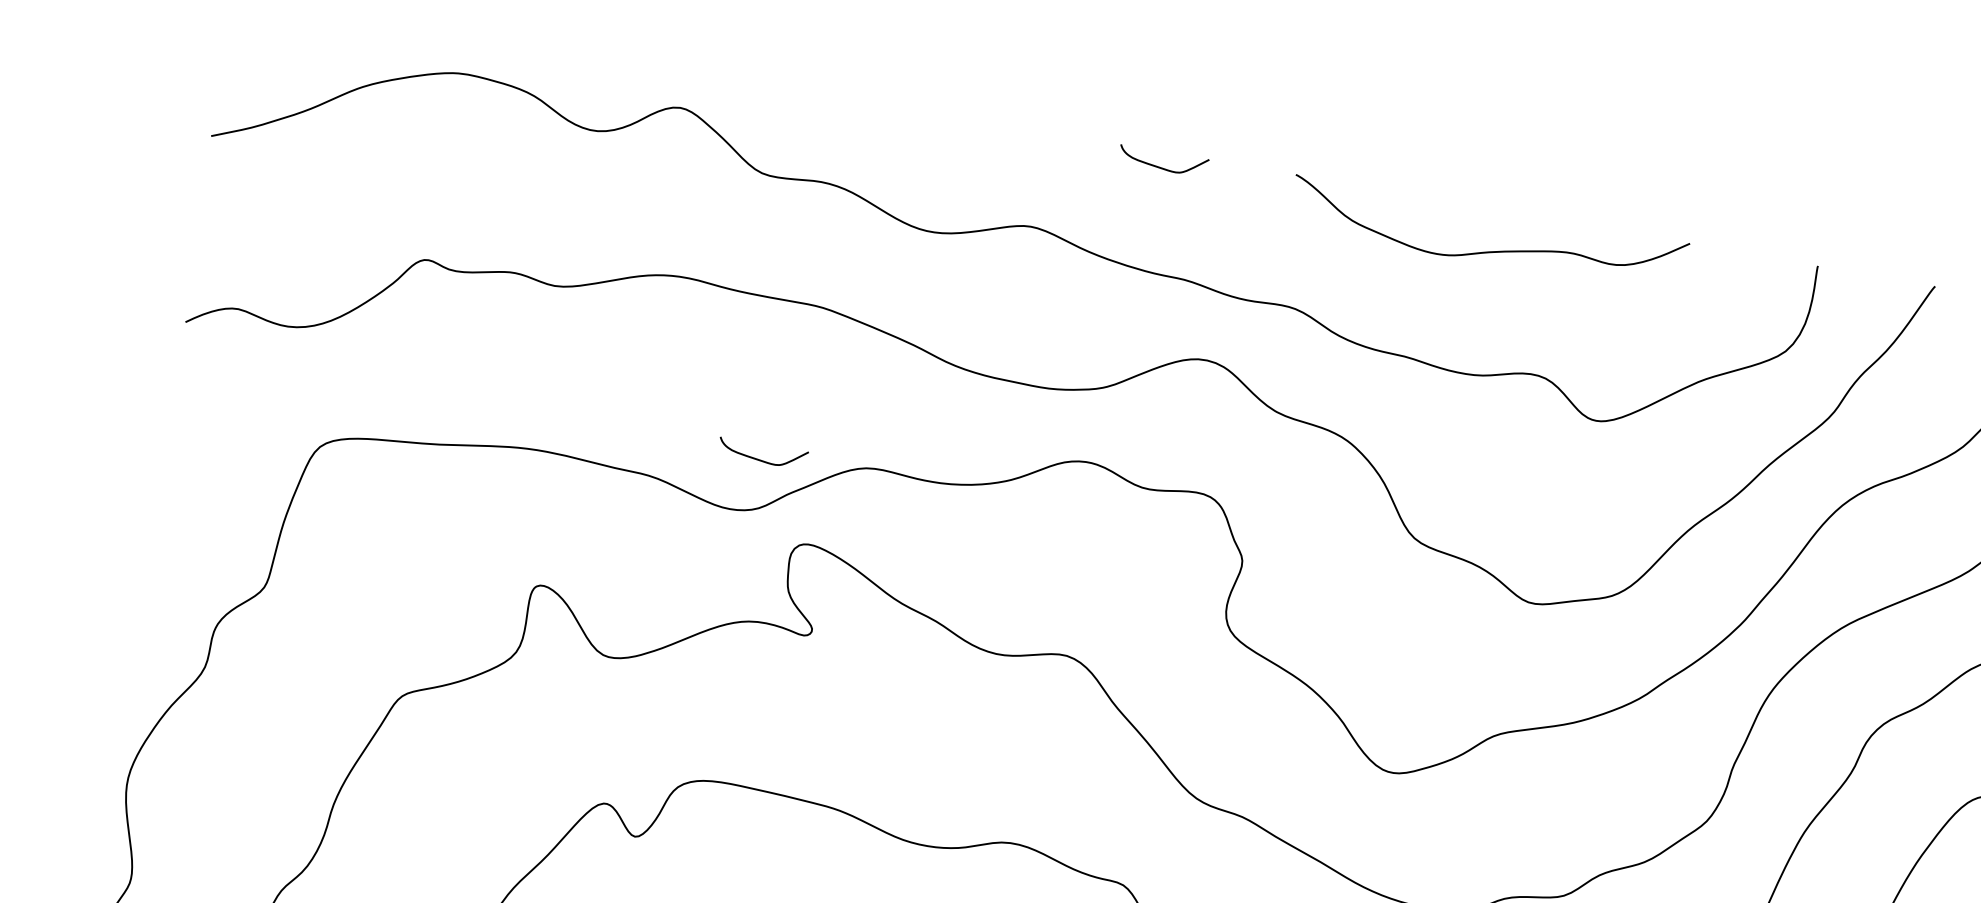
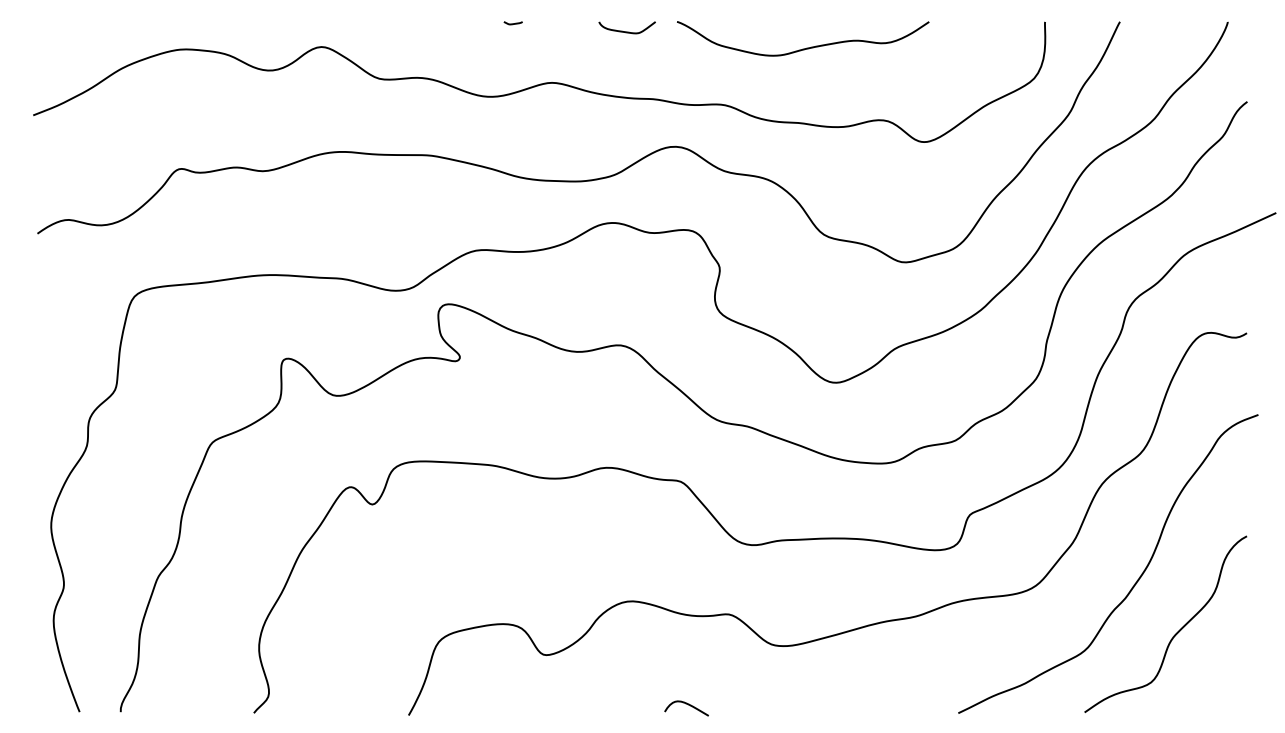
curve: (985, 123) -> (512, 23), added
curve: (1491, 250) -> (806, 47), moved
curve: (760, 459) -> (409, 256), removed

